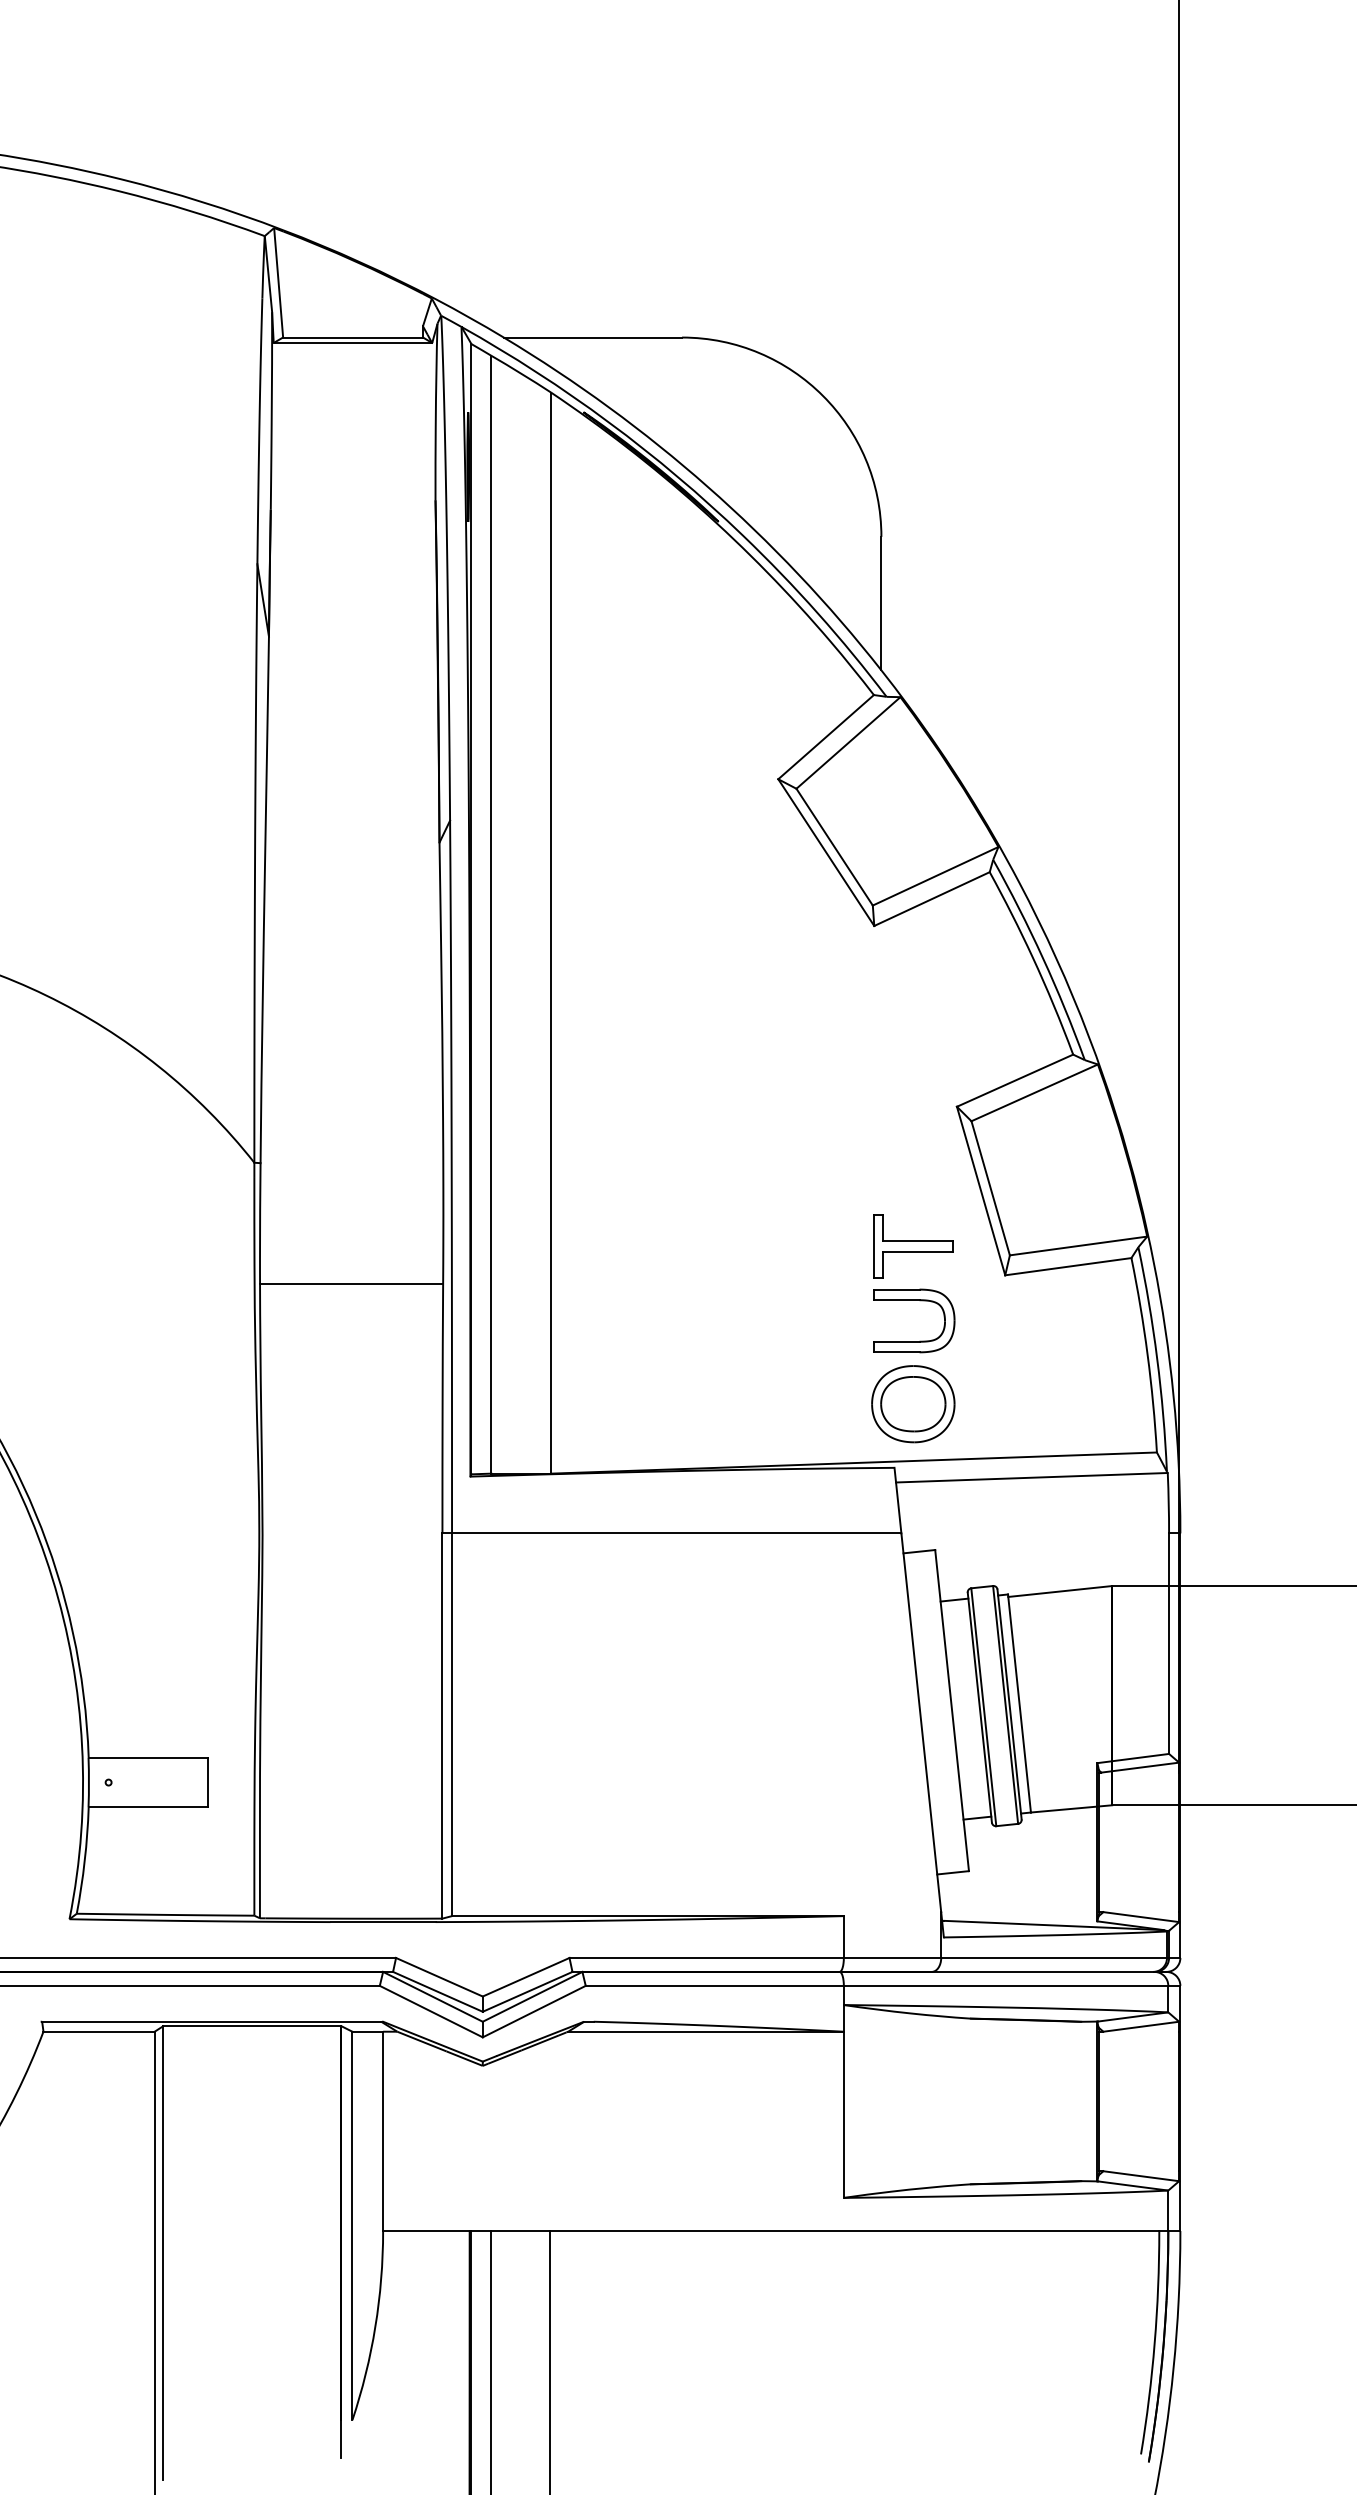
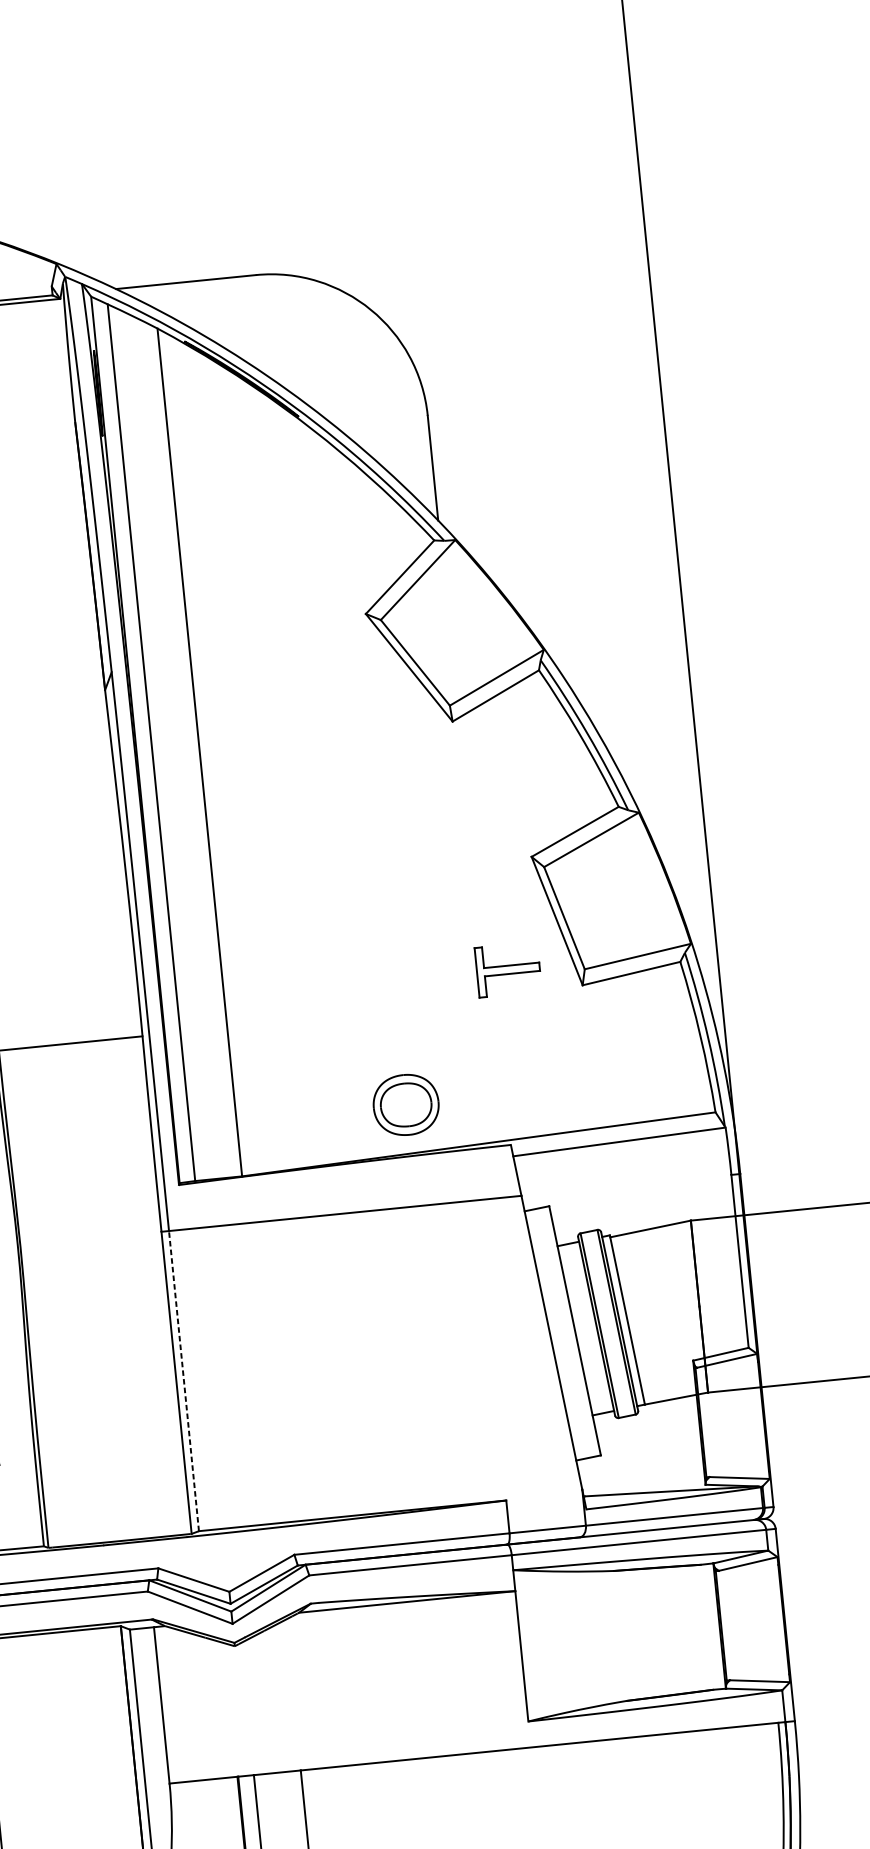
part: (920, 1301) -> (518, 1012), removed
part: (913, 1404) -> (406, 1105), moved
line: (452, 1724) -> (184, 1380), solid -> dashed

